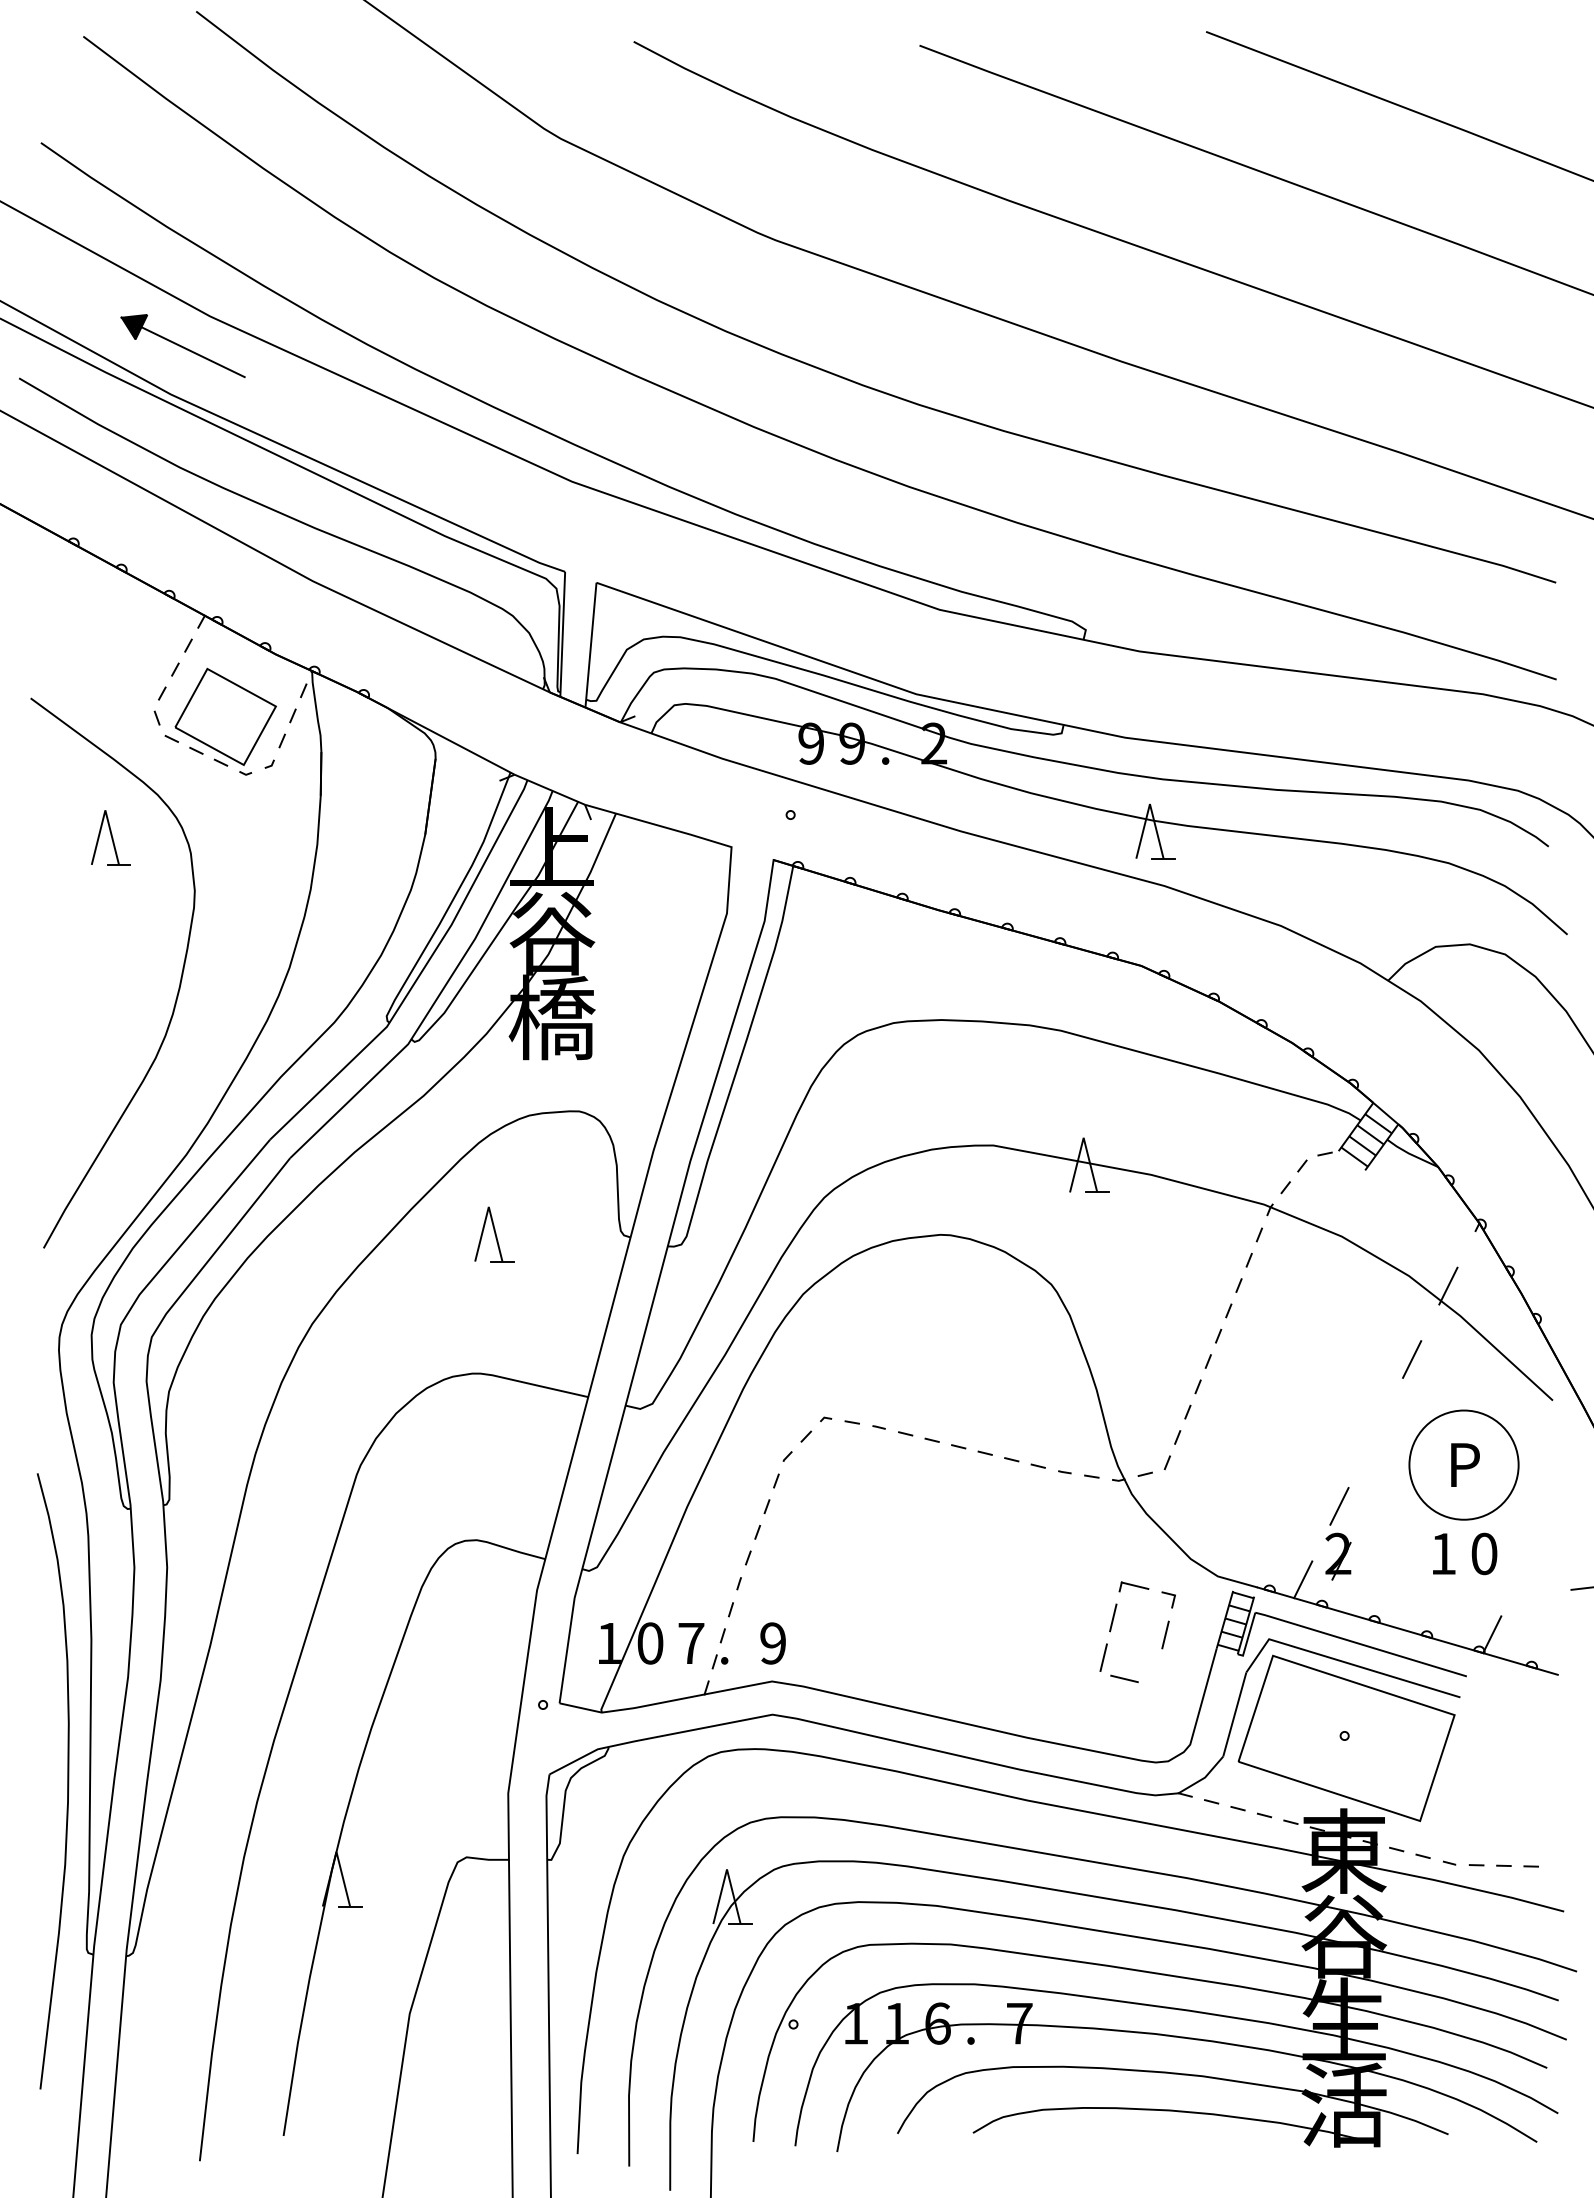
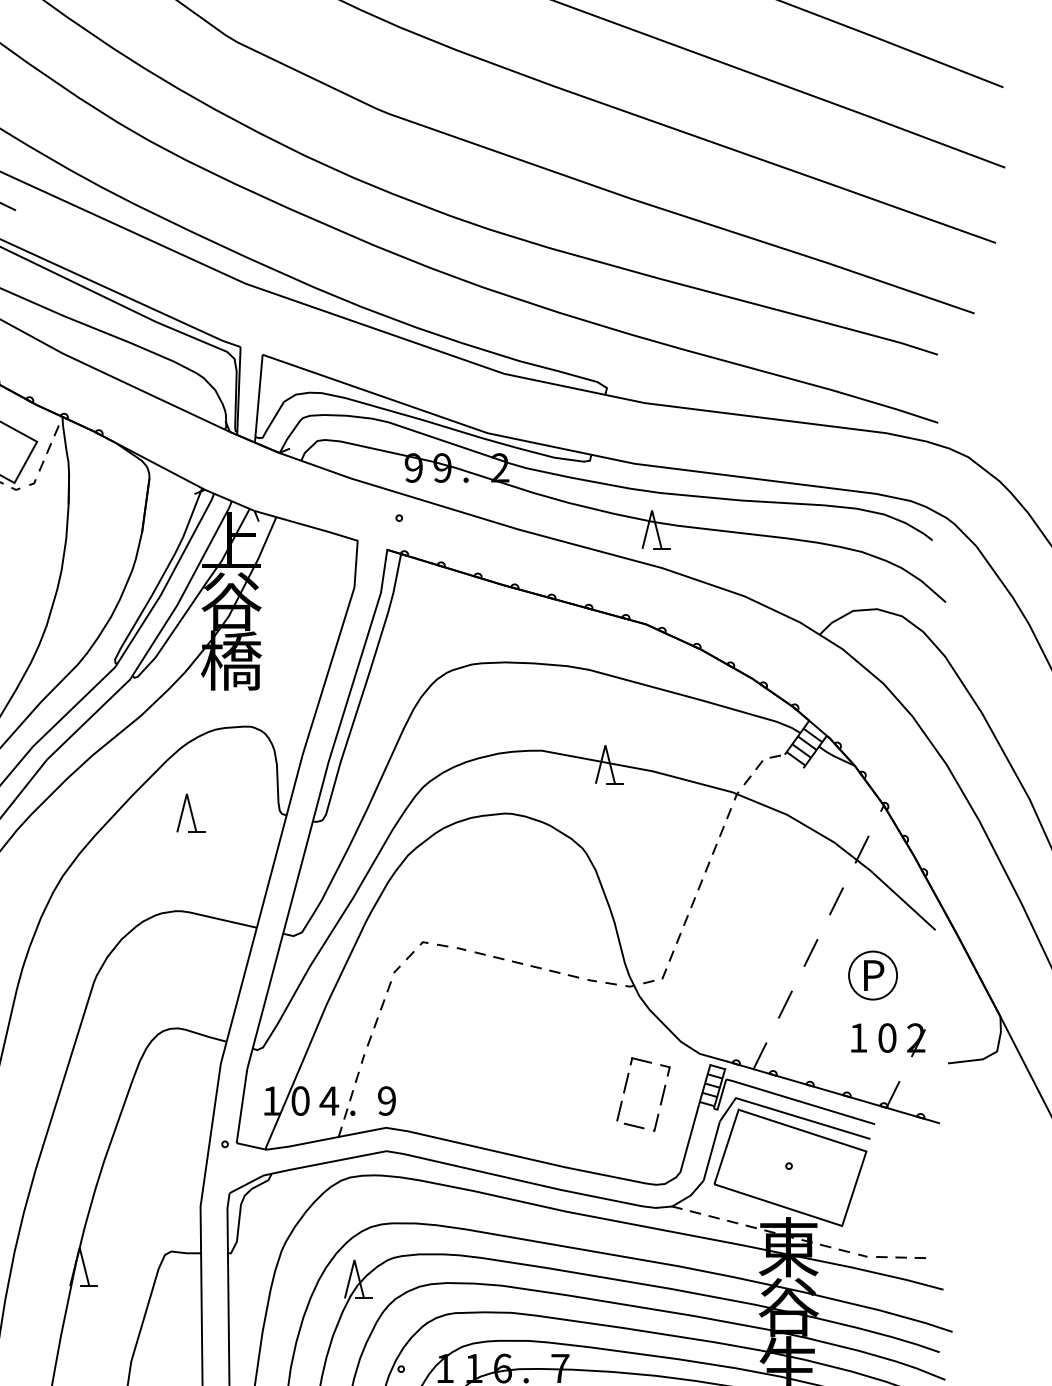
line: (1375, 1432) -> (810, 952), added
circle: (1463, 1465) -> (872, 975), size x0.62
part: (1338, 1556) -> (916, 1039), moved
text: (691, 1643) -> (329, 1101), 7 -> 4
line: (1155, 1673) -> (655, 1122), added

